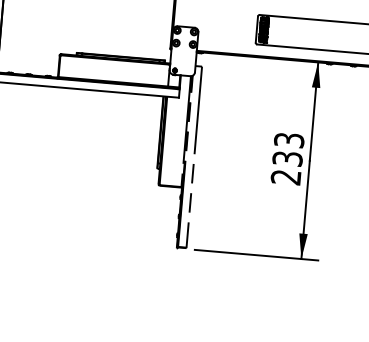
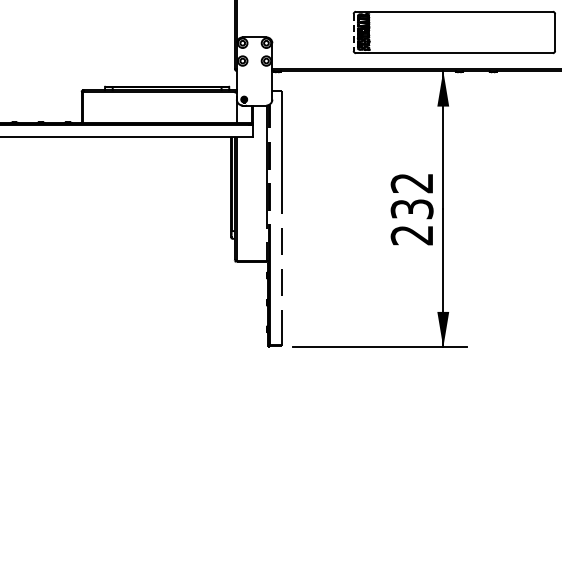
line: (256, 30) -> (353, 33), solid -> dashed
text: (289, 140) -> (412, 183), 233 -> 232

